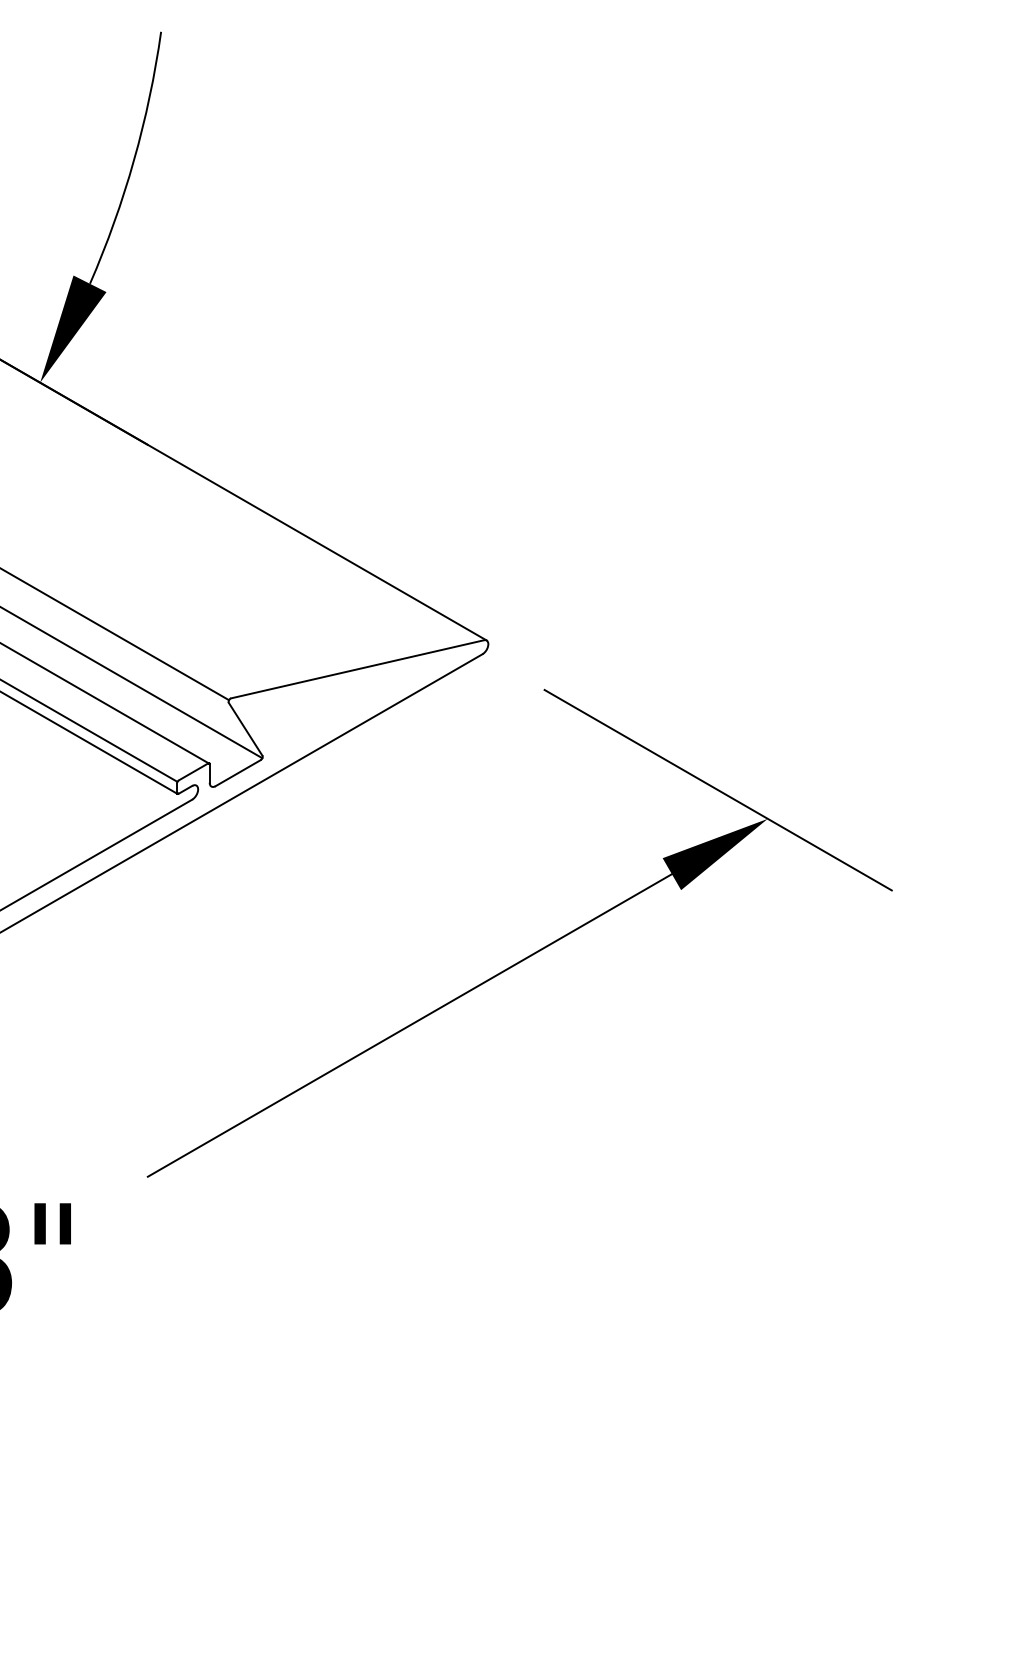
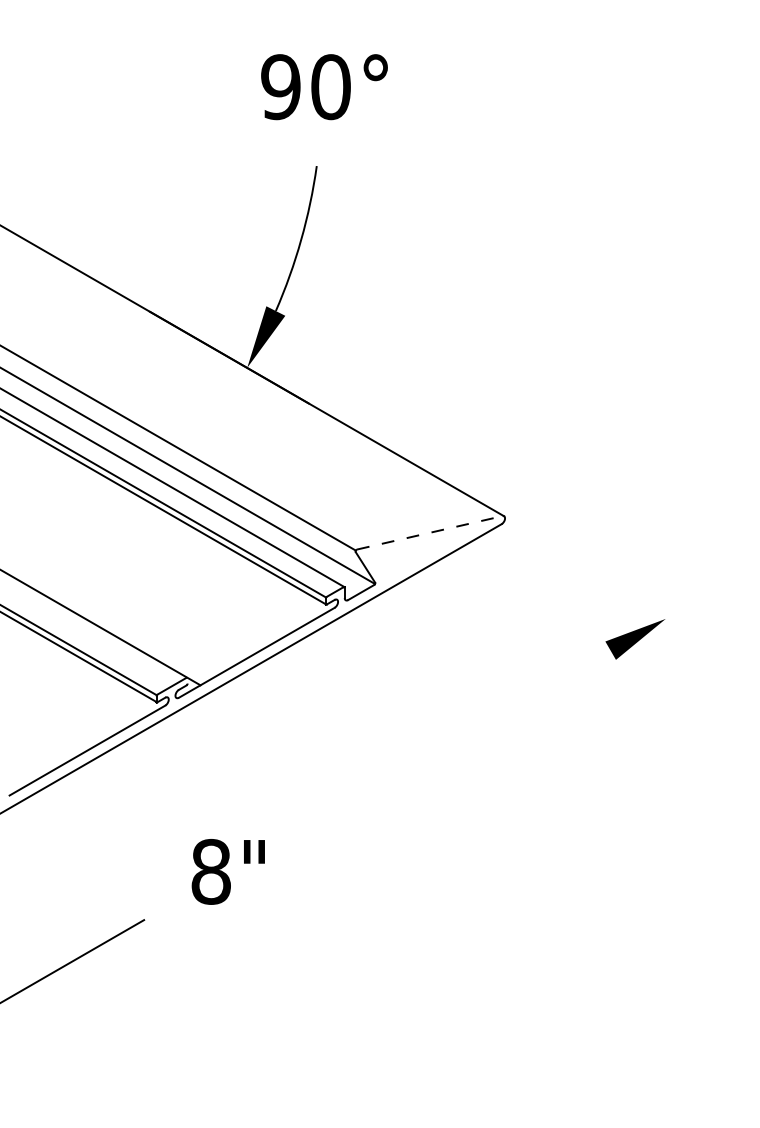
line: (357, 668) -> (429, 532), solid -> dashed
line: (718, 790) -> (637, 602), removed
line: (409, 1025) -> (459, 737), removed

